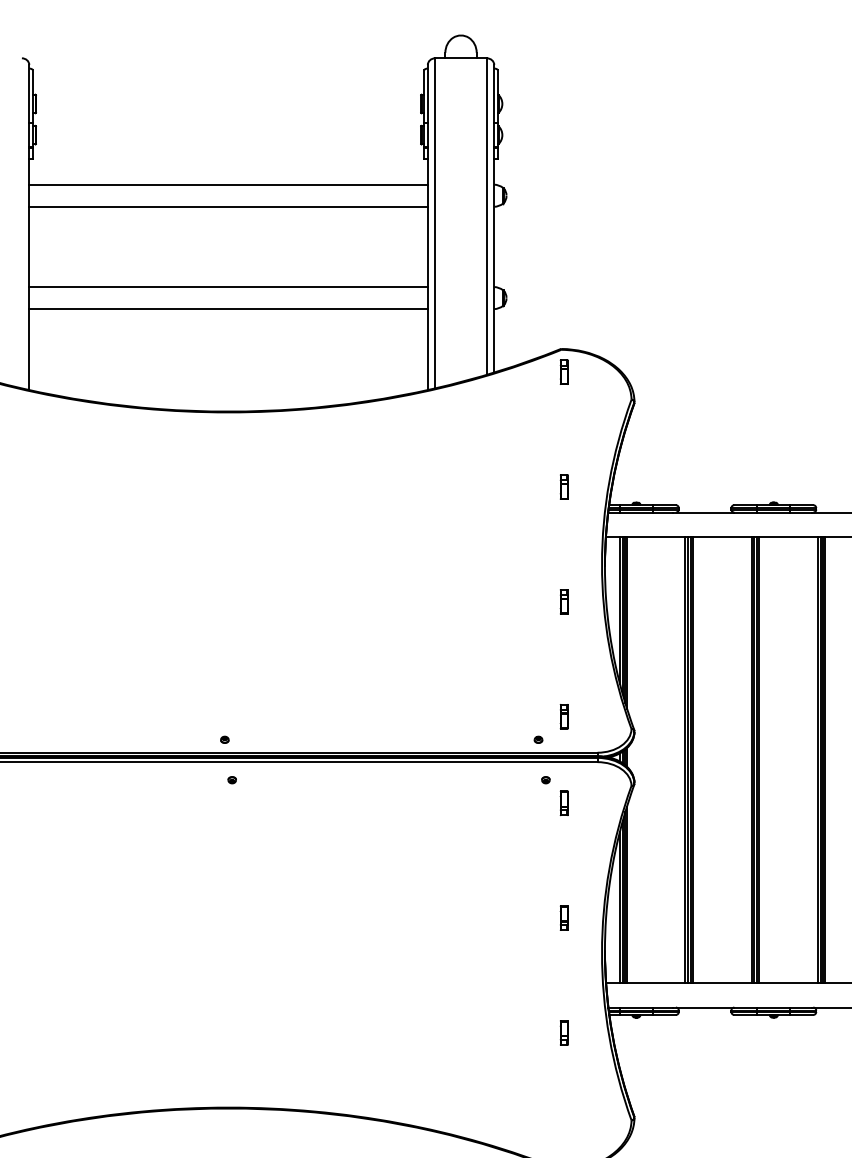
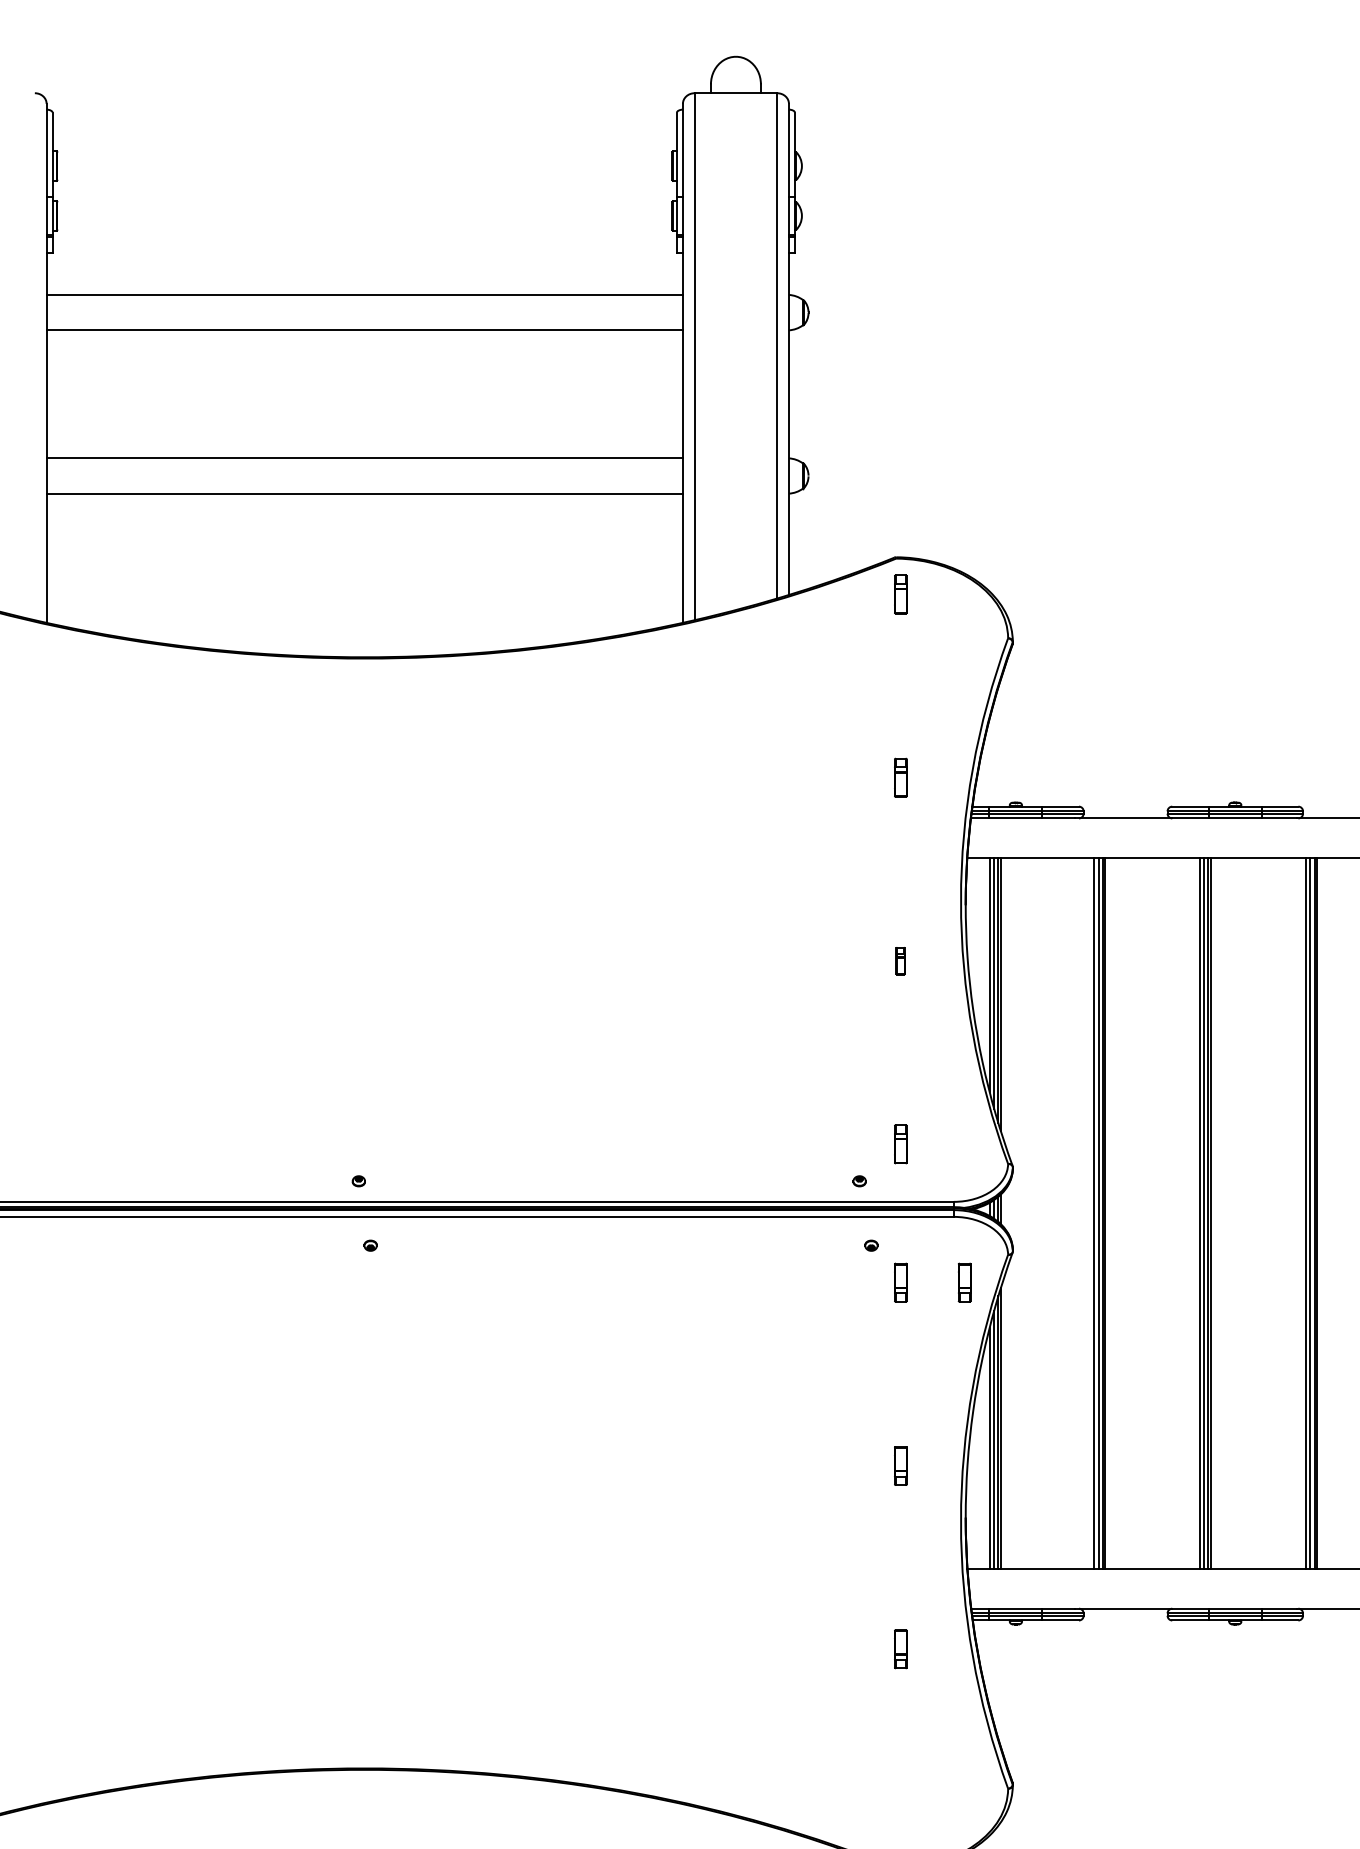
part: (563, 601) -> (899, 960), size x0.7
part: (603, 803) -> (963, 1282), added

